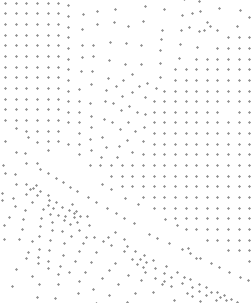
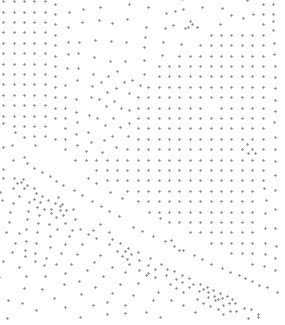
part: (207, 26) -> (190, 24), size x0.7
part: (26, 157) -> (13, 152), size x1.6
part: (27, 255) -> (14, 247), size x1.6

